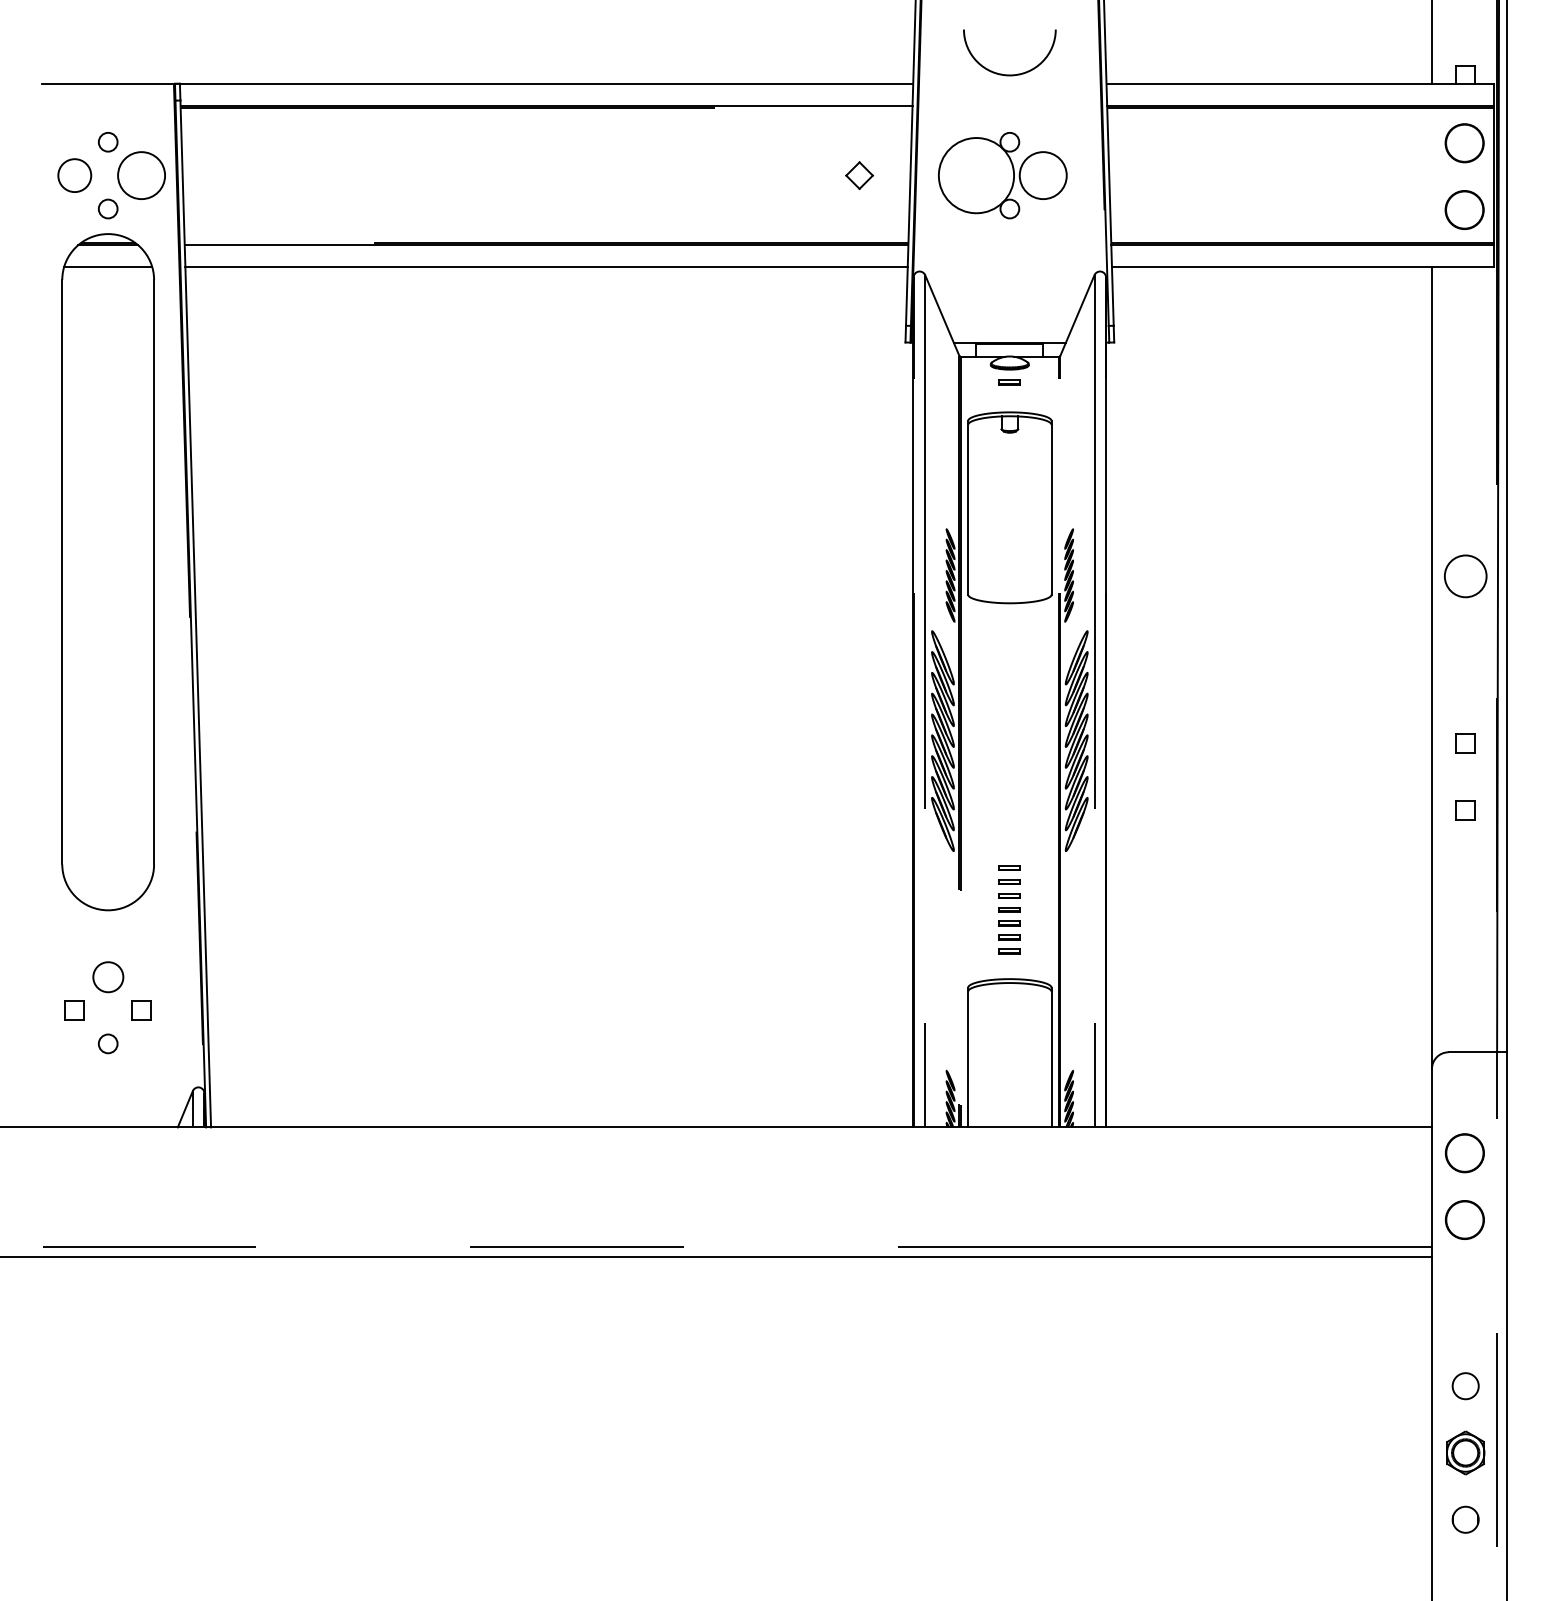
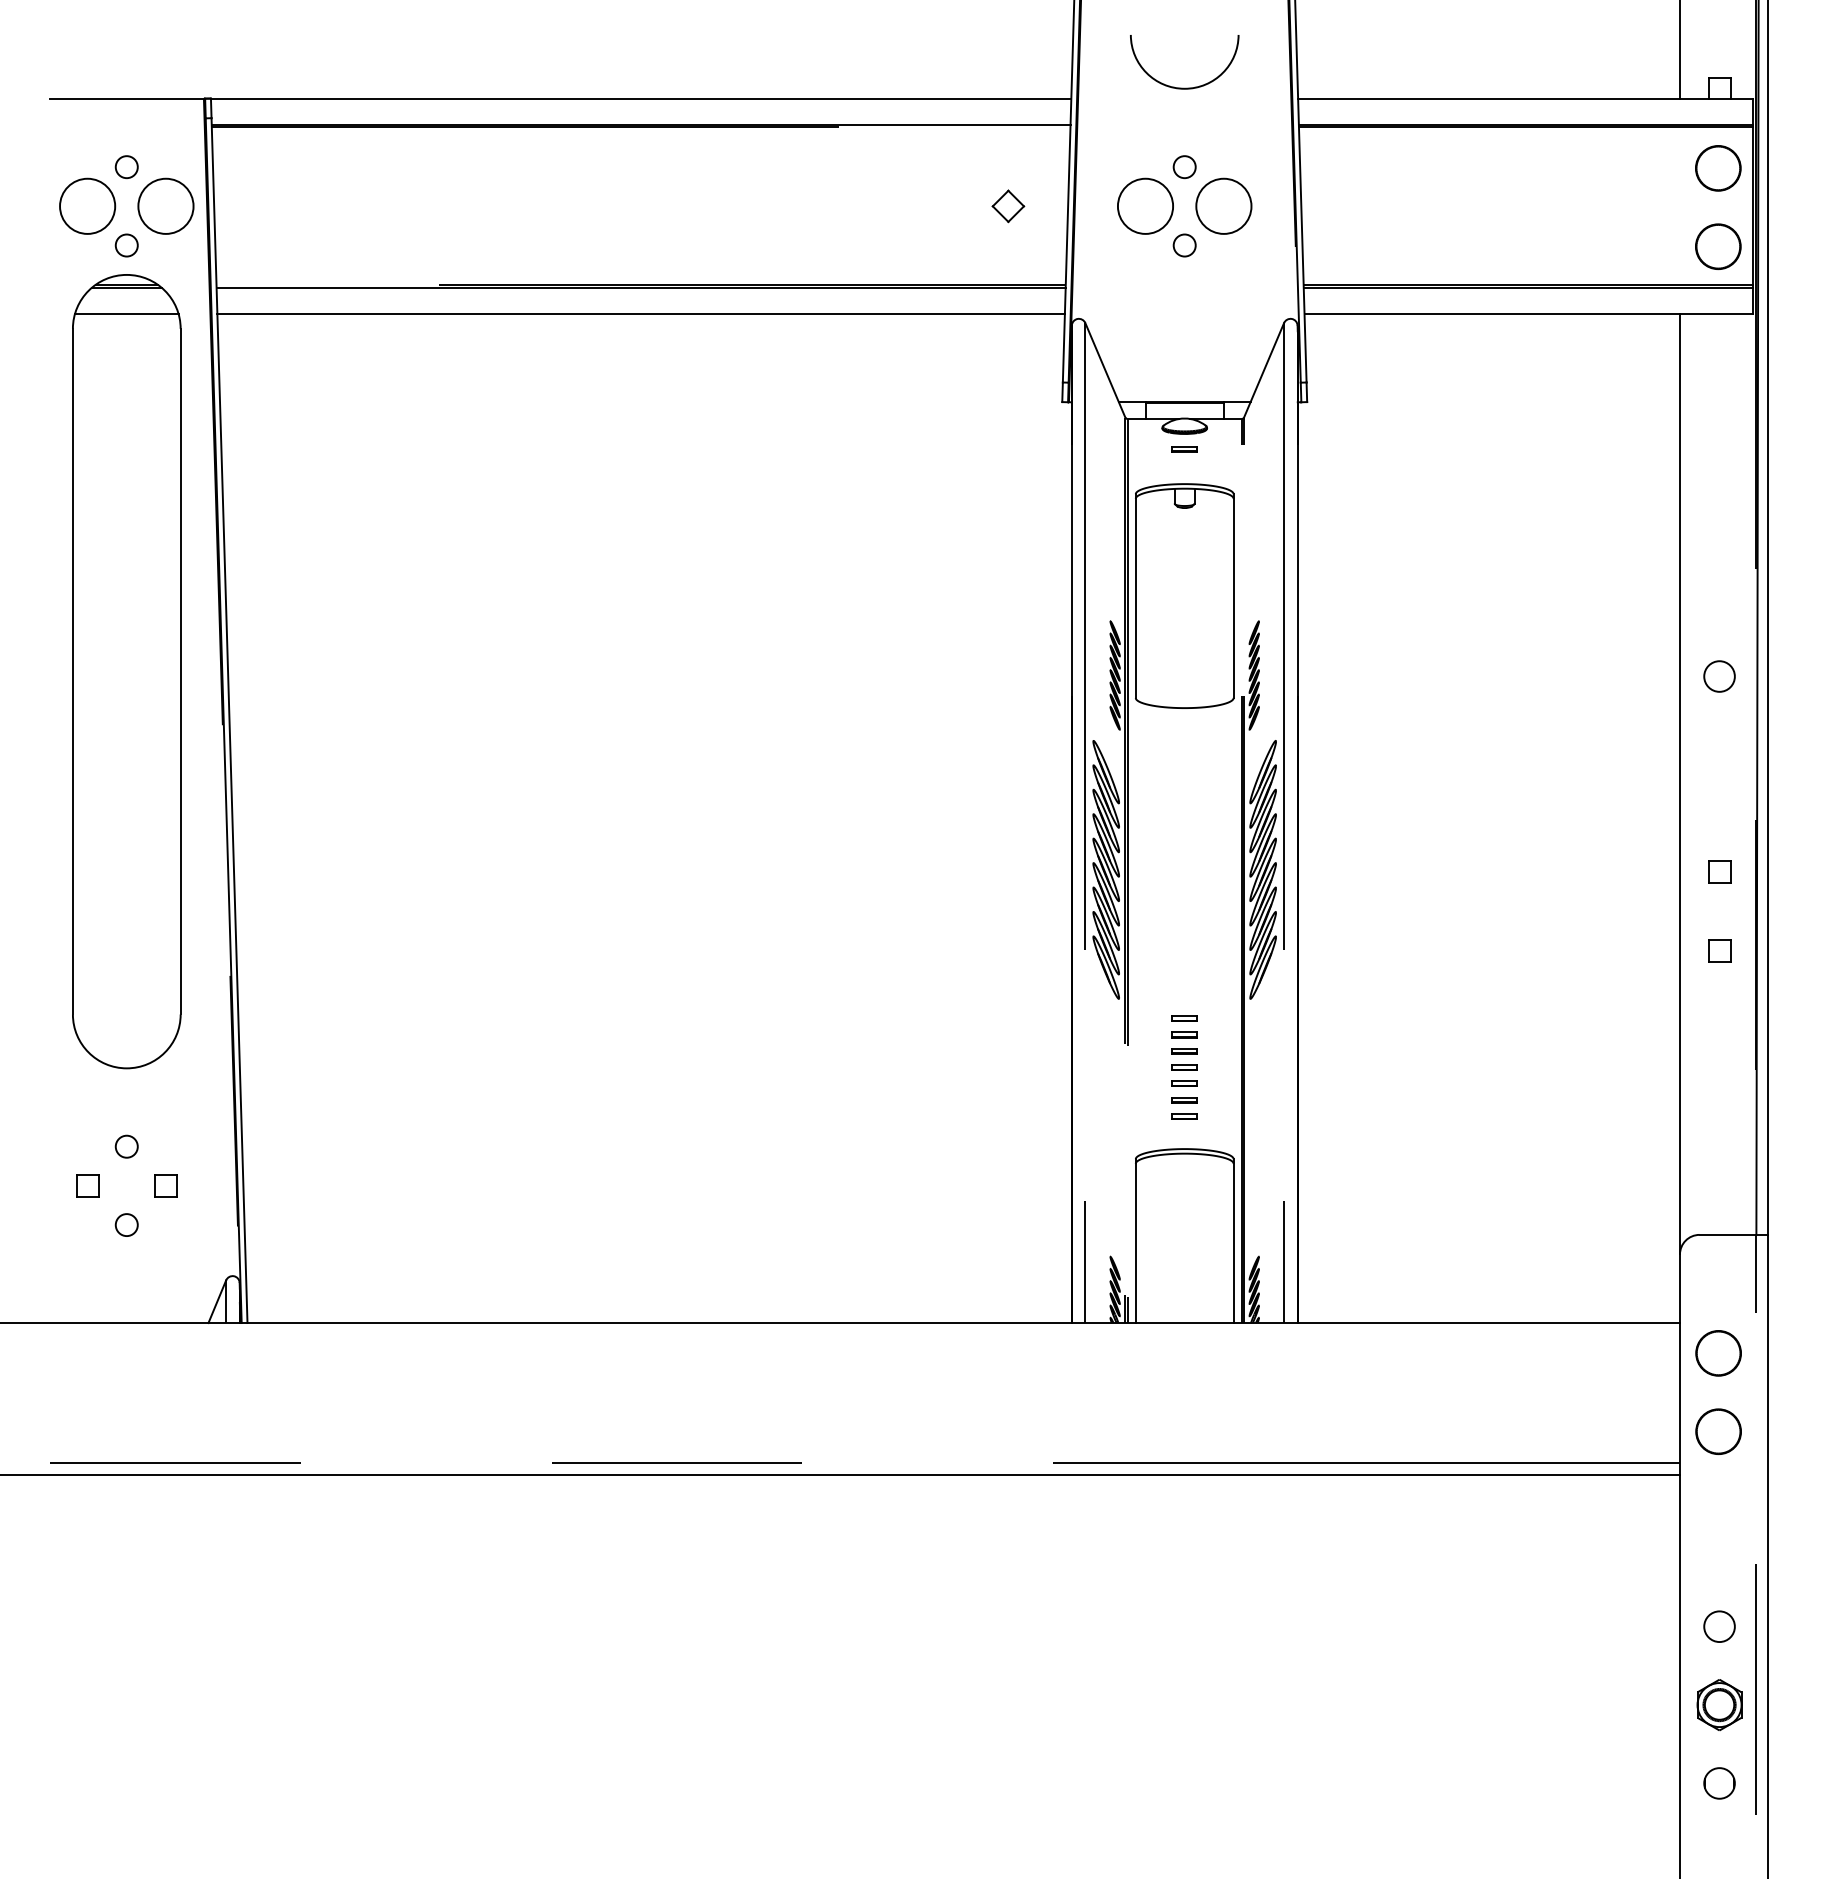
circle: (74, 174) -> (87, 205), size x1.43
circle: (976, 174) -> (1145, 205), size x0.62
circle: (1465, 576) -> (1719, 676), size x0.62
circle: (107, 976) -> (126, 1146), size x0.62

